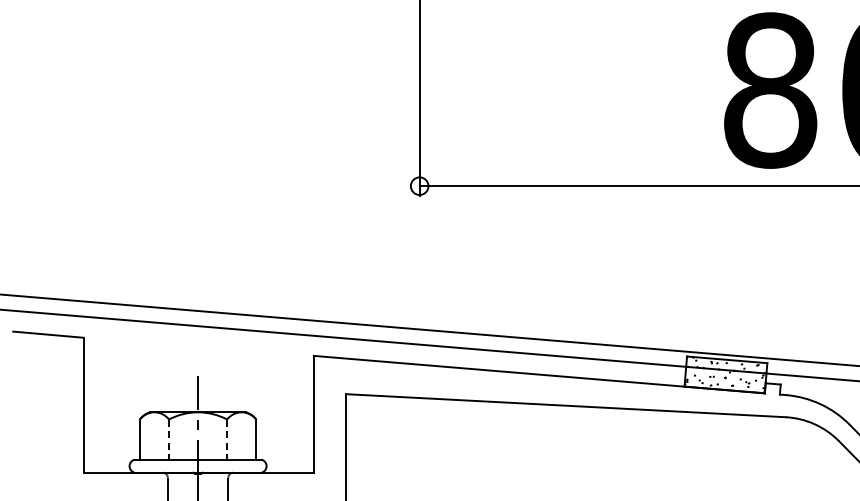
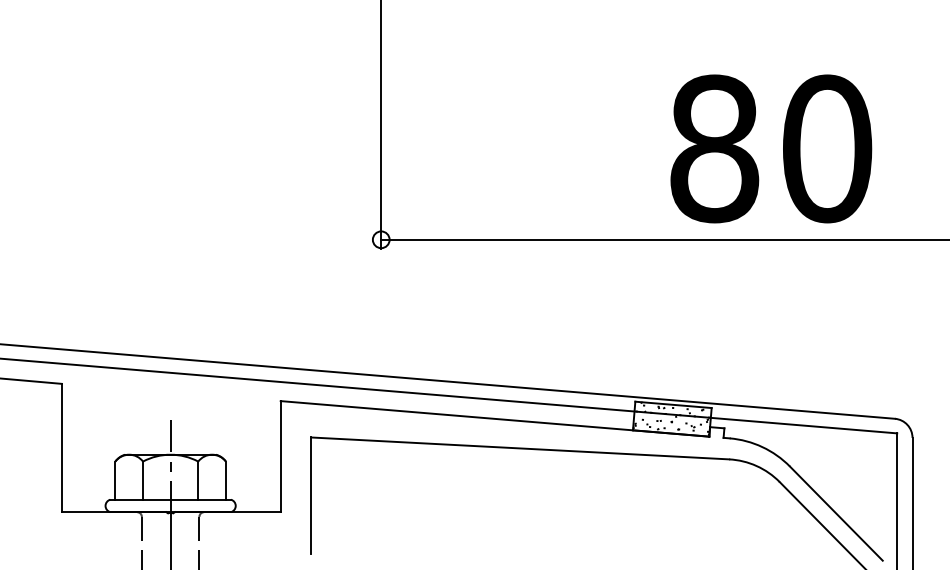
line: (169, 440) -> (143, 481), dashed -> solid
line: (227, 440) -> (198, 481), dashed -> solid

